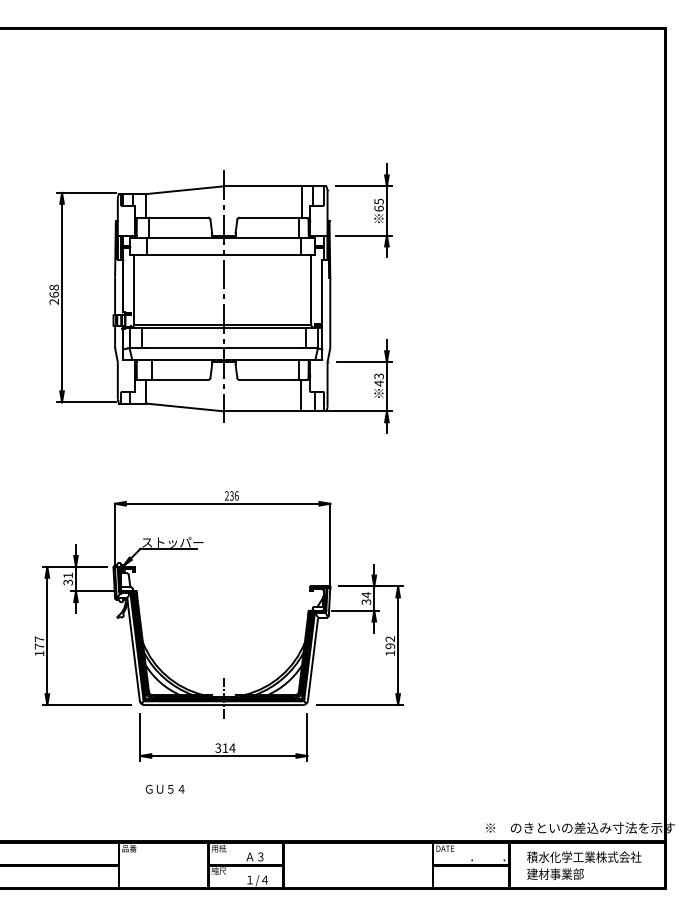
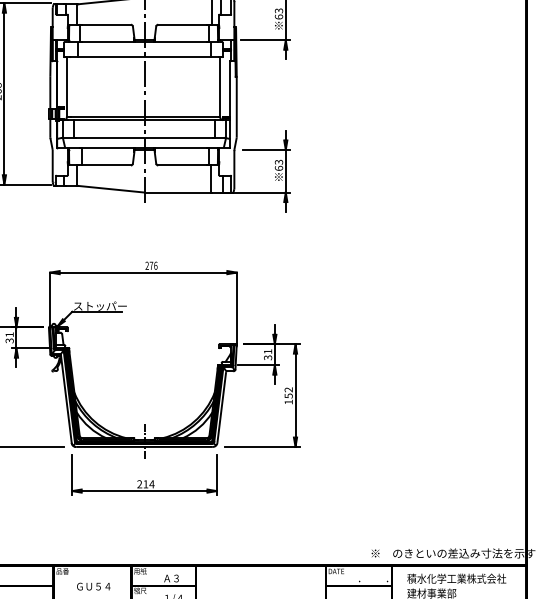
text: (378, 201) -> (278, 10), 65 -> 63
text: (378, 383) -> (278, 168), 43 -> 63
text: (231, 495) -> (151, 265), 236 -> 276
text: (366, 595) -> (268, 352), 34 -> 31
text: (389, 646) -> (288, 396), 192 -> 152
text: (218, 748) -> (139, 484), 314 -> 214
text: (165, 788) -> (94, 585), moved

